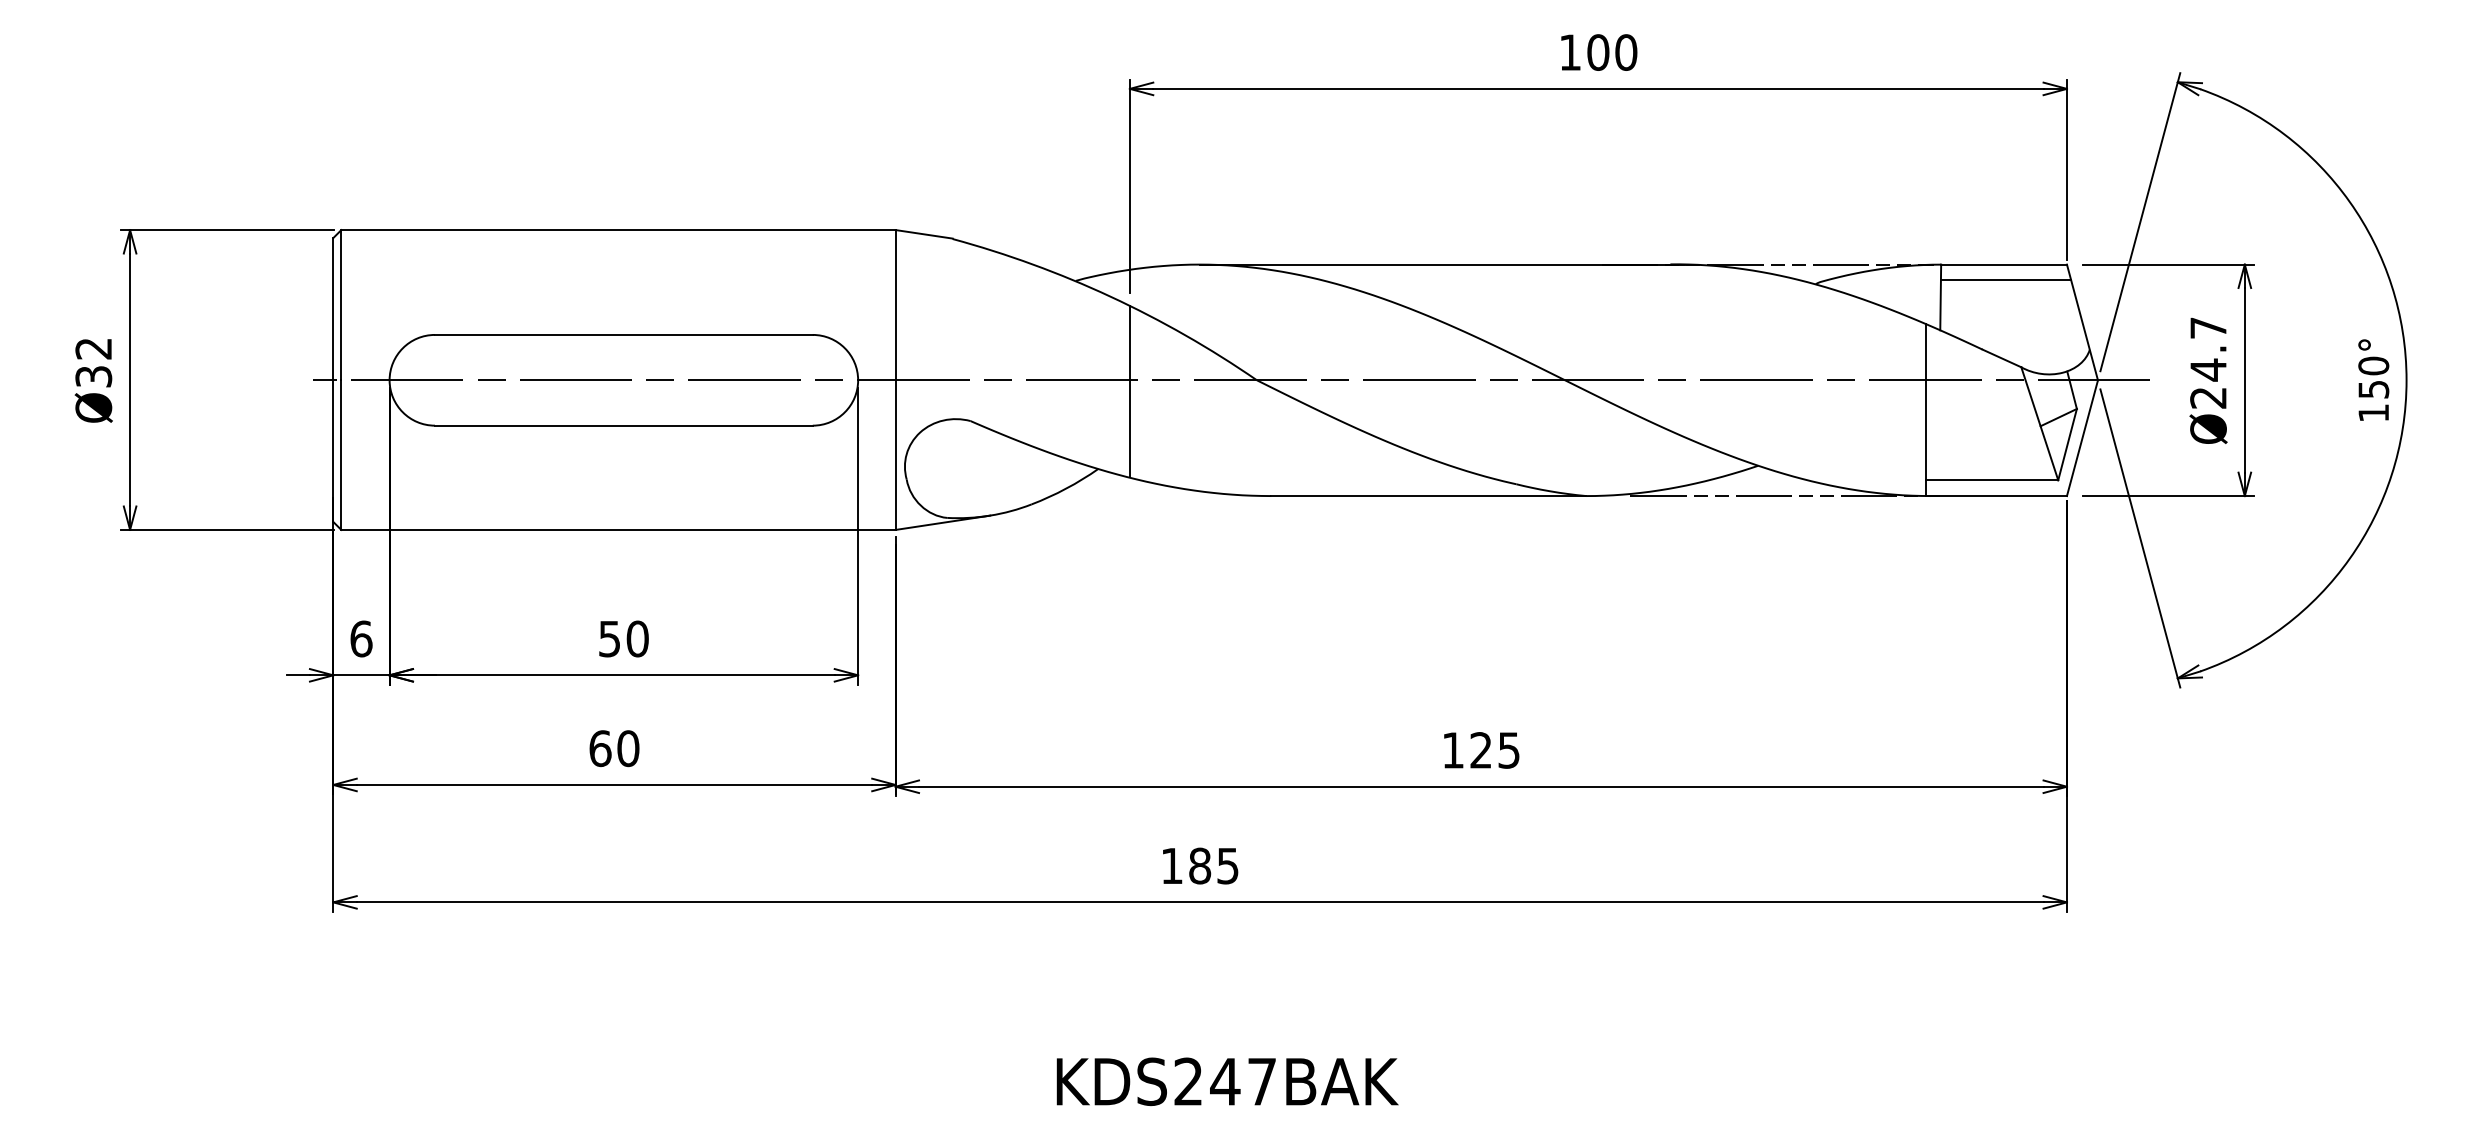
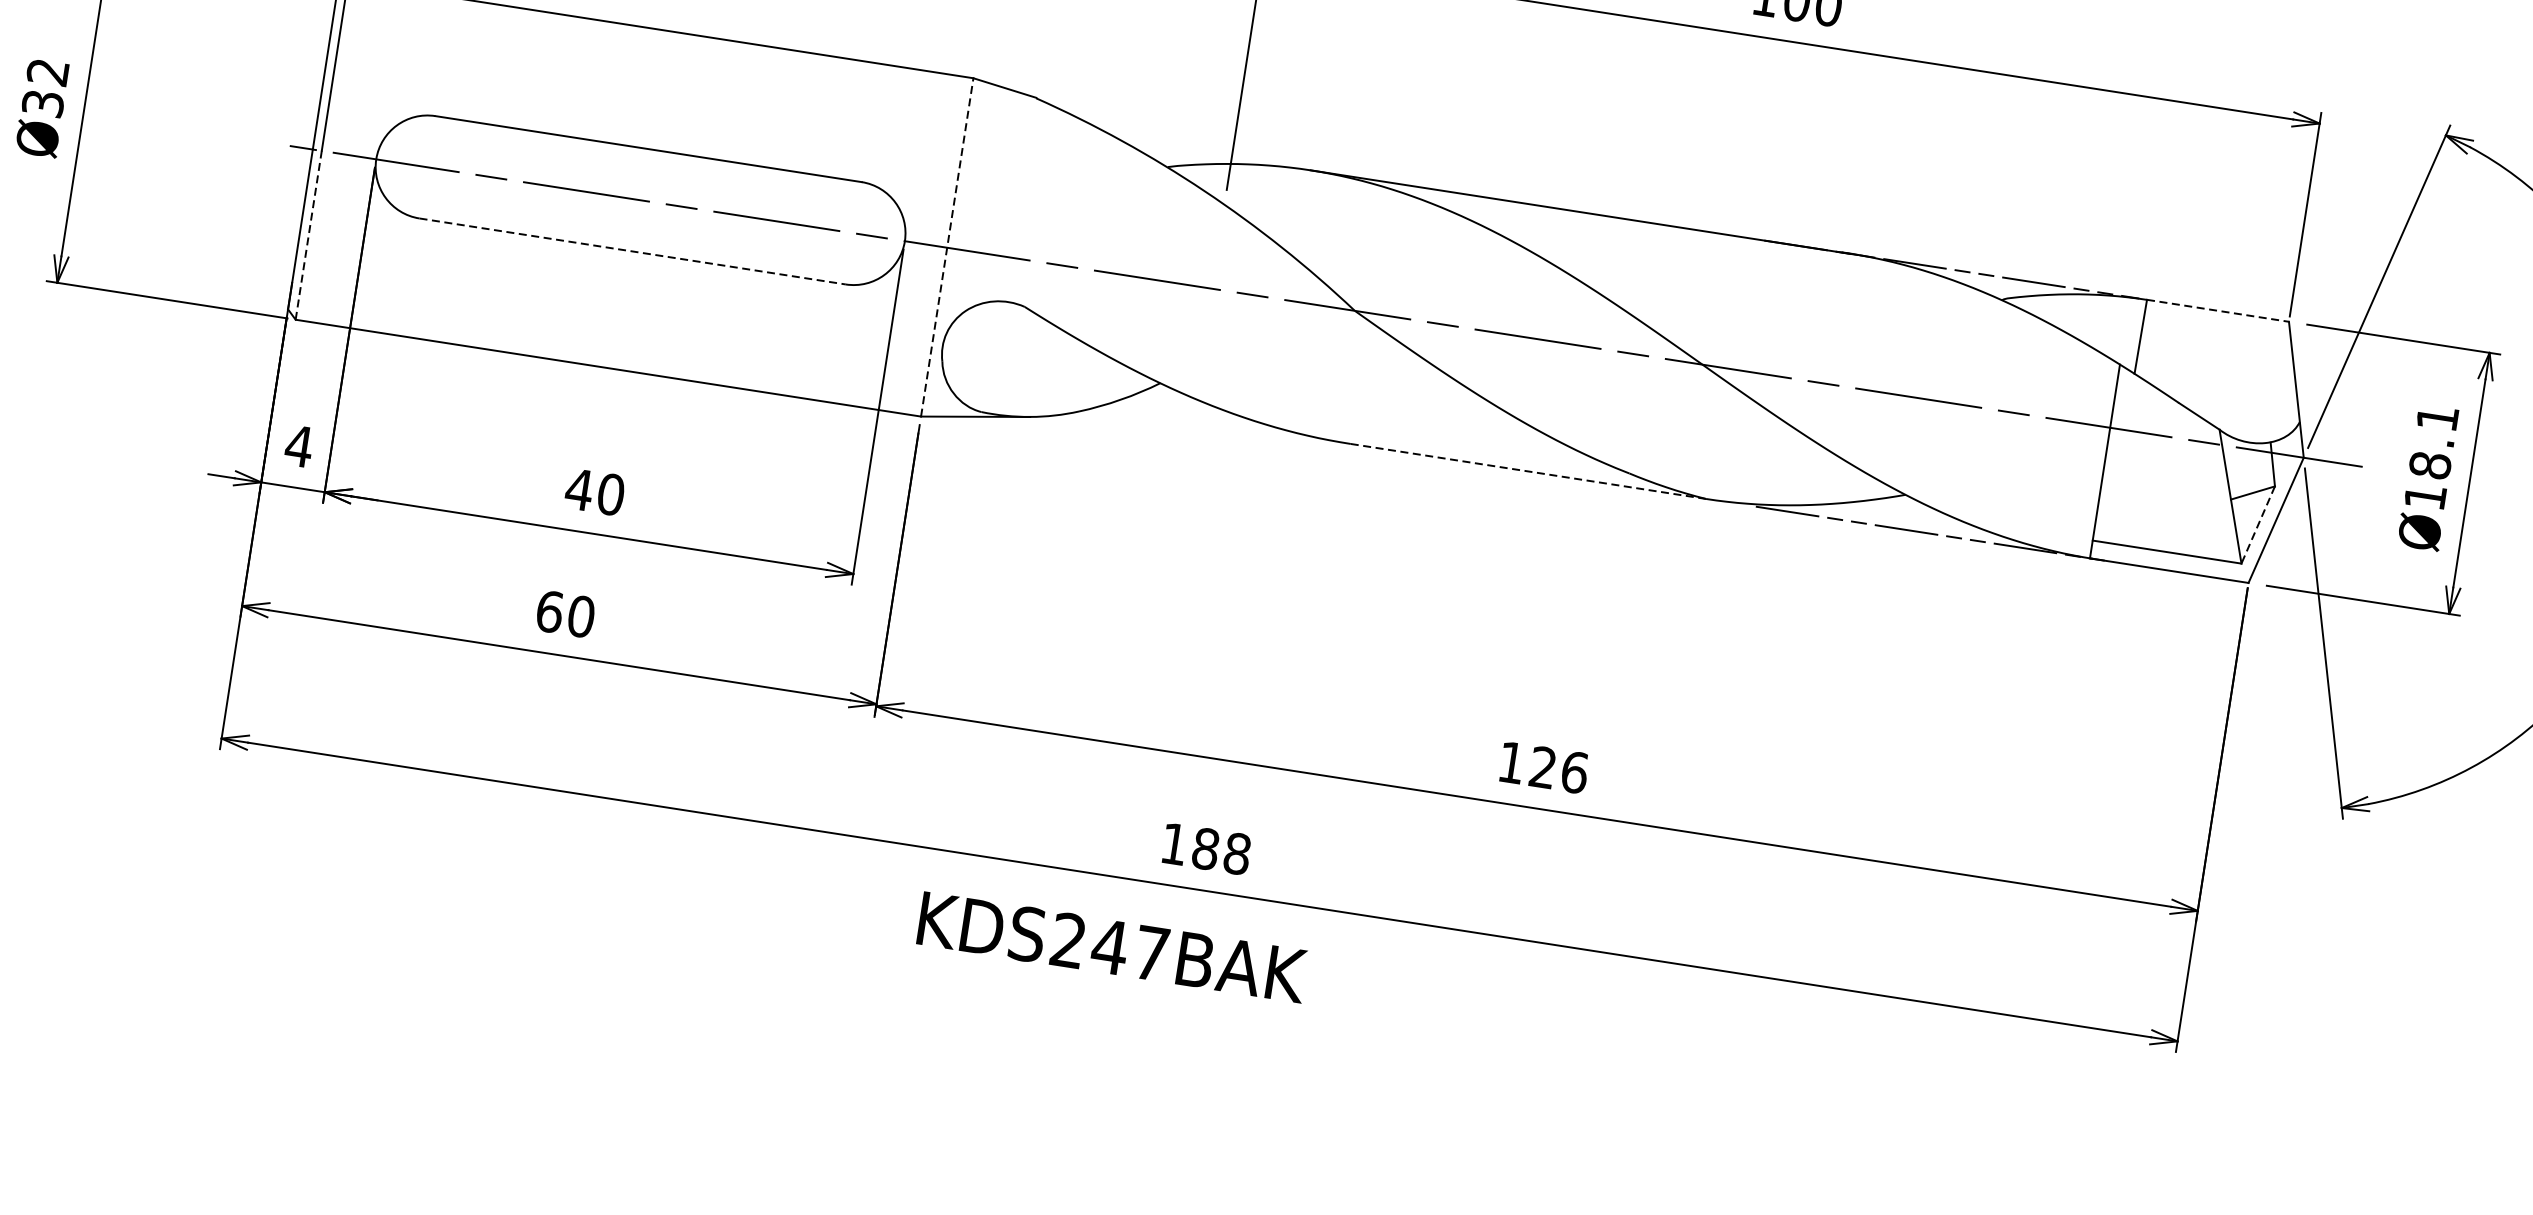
line: (2004, 264) -> (2218, 310), solid -> dashed
line: (2005, 280) -> (2216, 328), removed
text: (2208, 362) -> (2431, 456), Ø24.7 -> Ø18.1
line: (895, 380) -> (947, 247), solid -> dashed
line: (1129, 391) -> (1209, 301), removed
line: (623, 425) -> (632, 251), solid -> dashed
line: (2067, 444) -> (2258, 524), solid -> dashed
line: (341, 454) -> (309, 234), solid -> dashed
line: (1429, 496) -> (1529, 472), solid -> dashed
text: (360, 638) -> (298, 445), 6 -> 4
text: (609, 639) -> (579, 490), 50 -> 40
text: (1509, 750) -> (1575, 772), 125 -> 126
text: (1228, 865) -> (1238, 853), 185 -> 188
text: (1227, 1081) -> (1112, 947), moved

